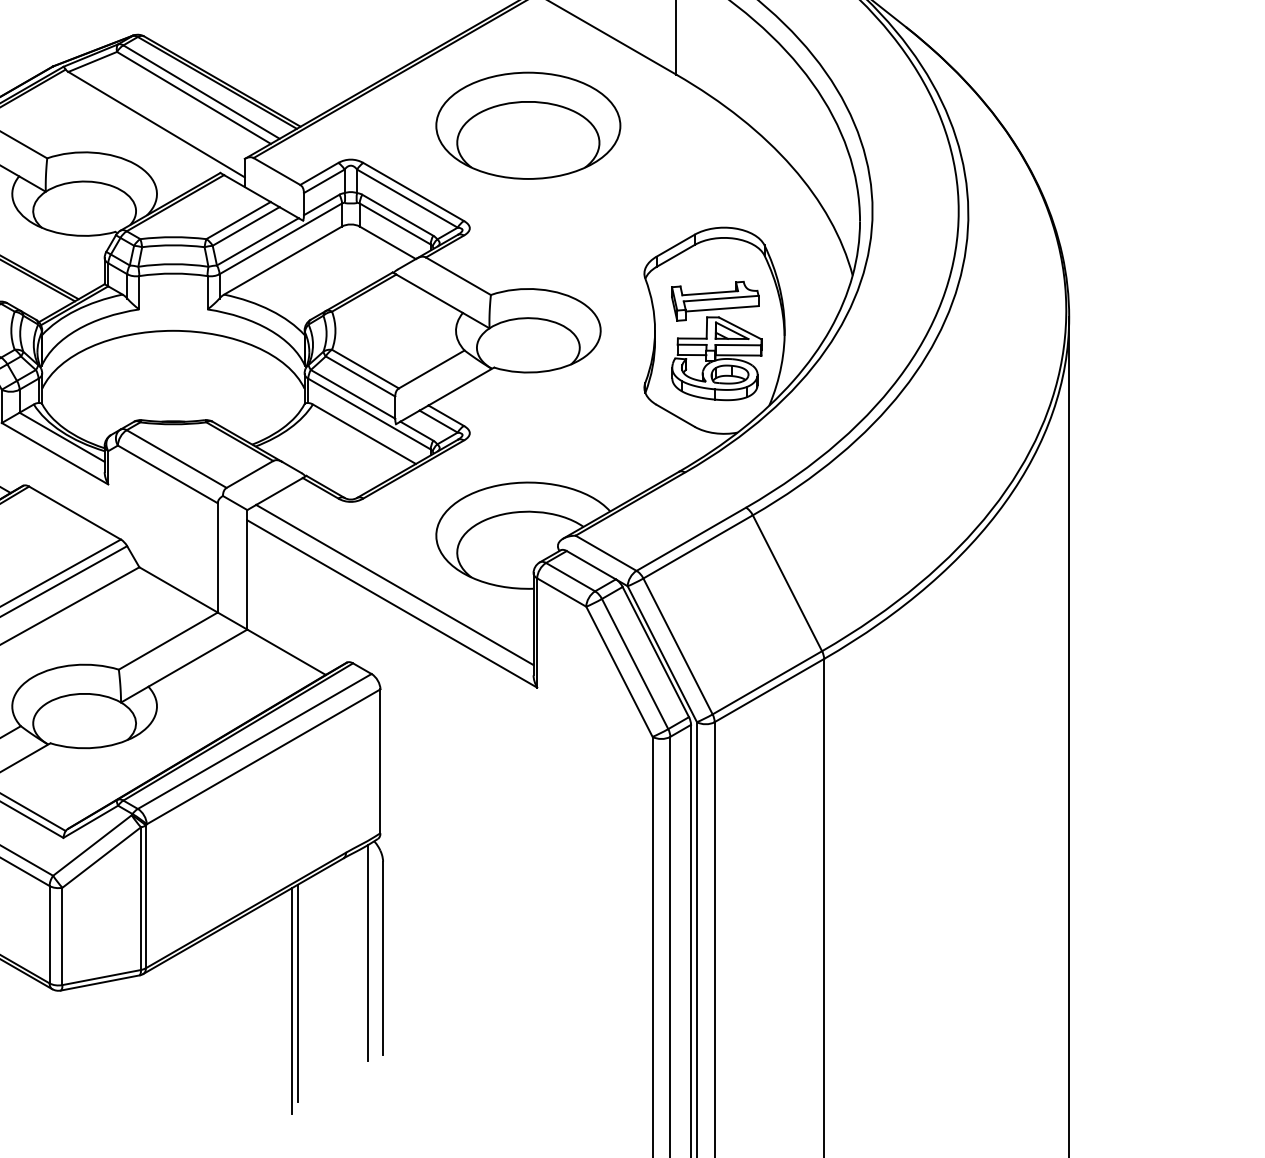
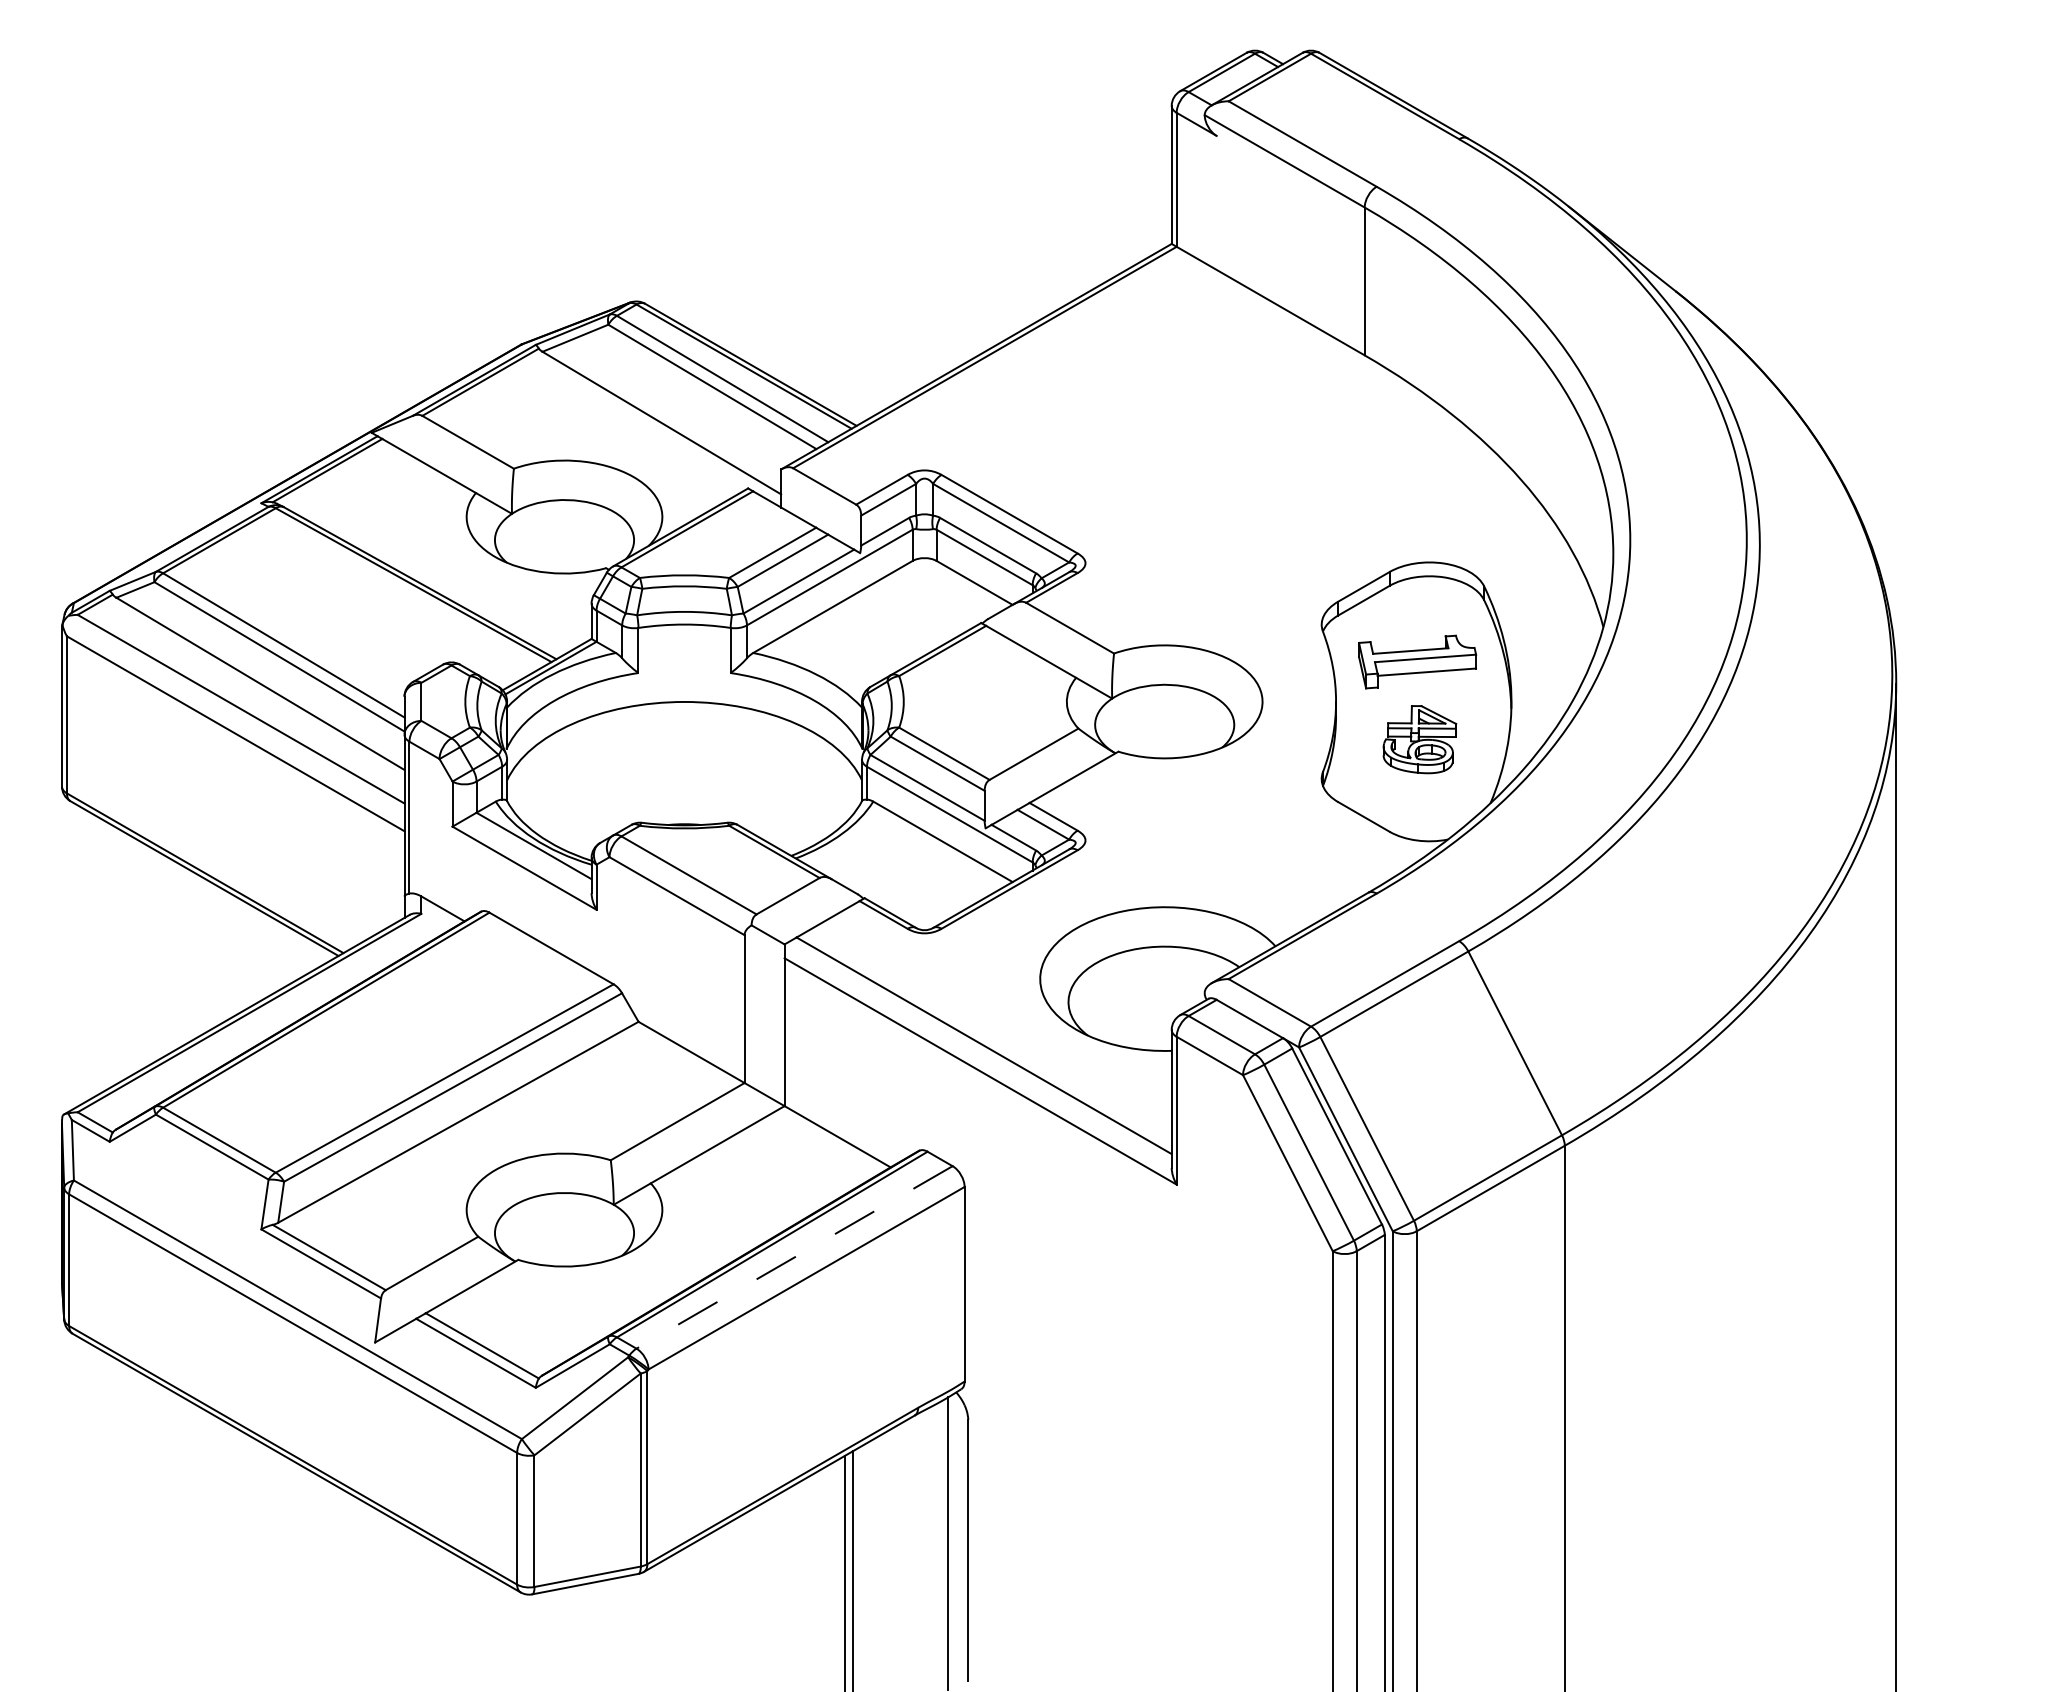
part: (528, 125) -> (1164, 424), removed
part: (716, 358) -> (1419, 739), size x0.6
line: (254, 741) -> (794, 1257), solid -> dashed

